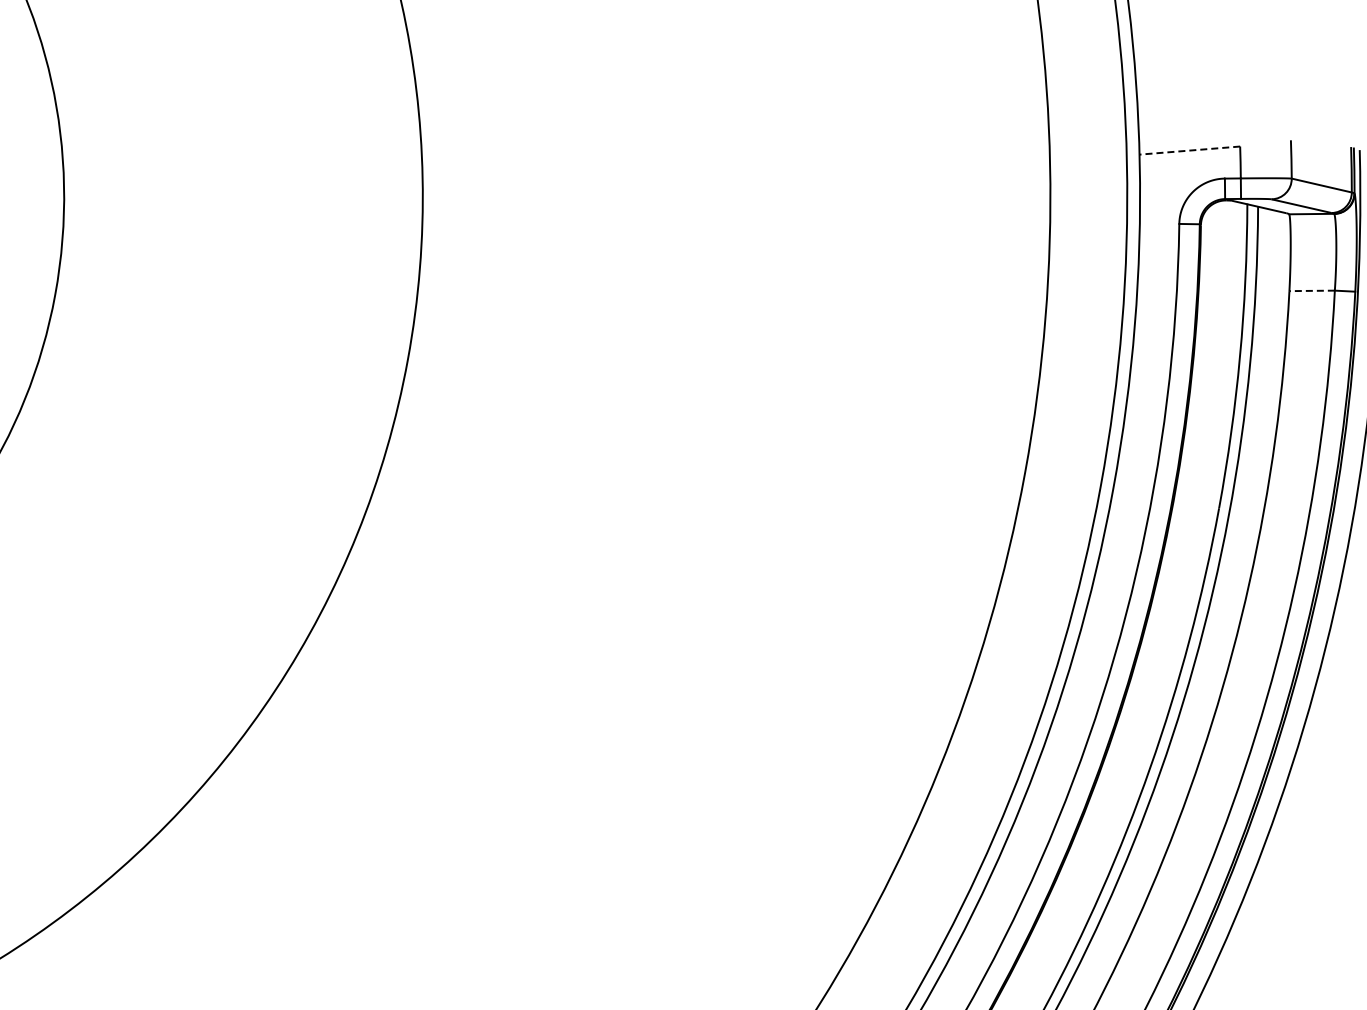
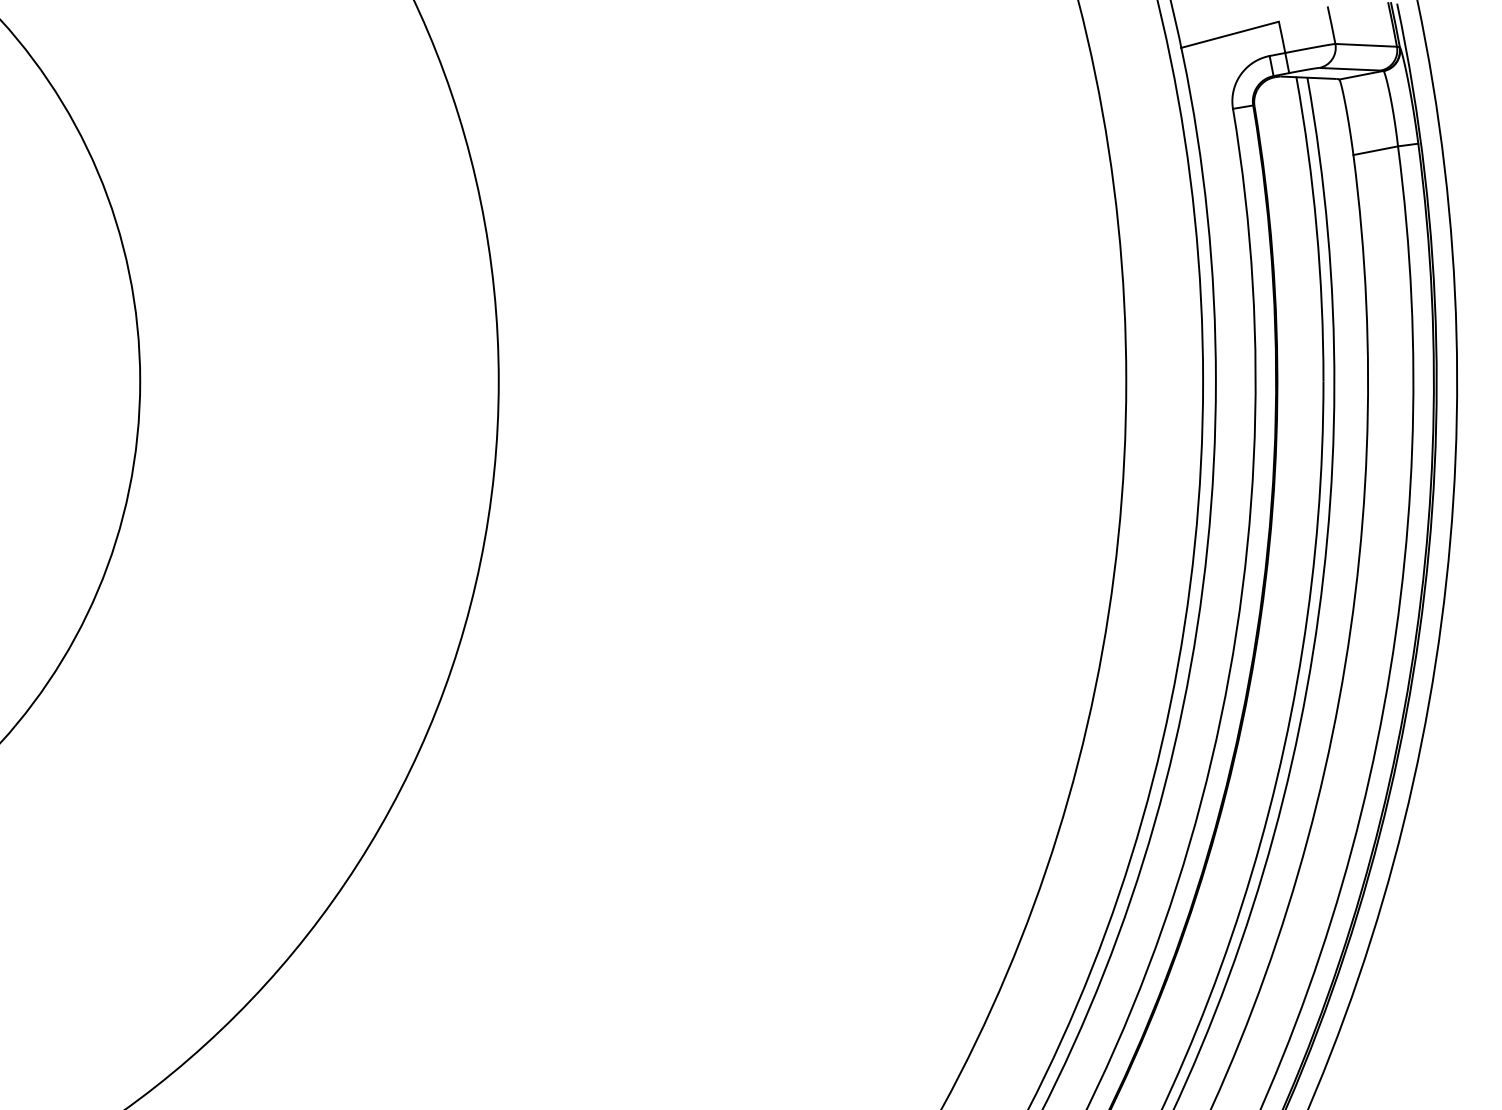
line: (1189, 150) -> (1229, 34), dashed -> solid
line: (1311, 290) -> (1375, 150), dashed -> solid

